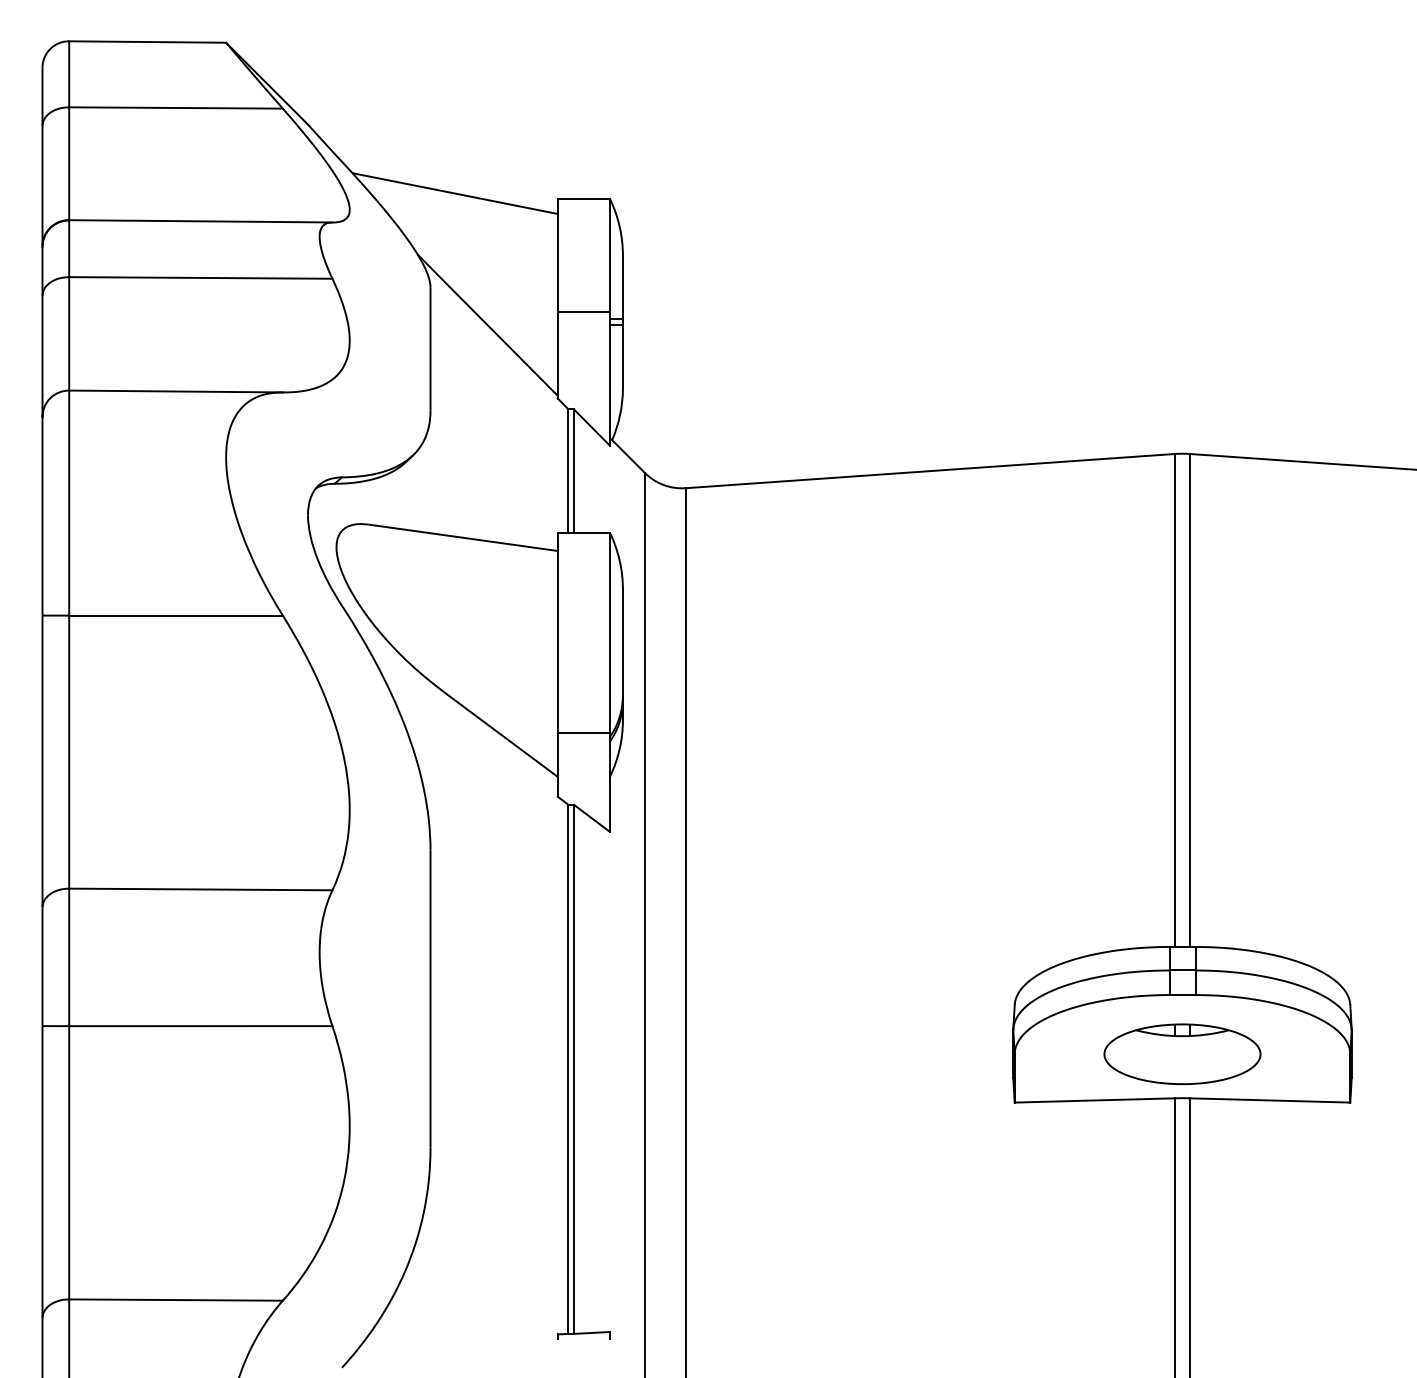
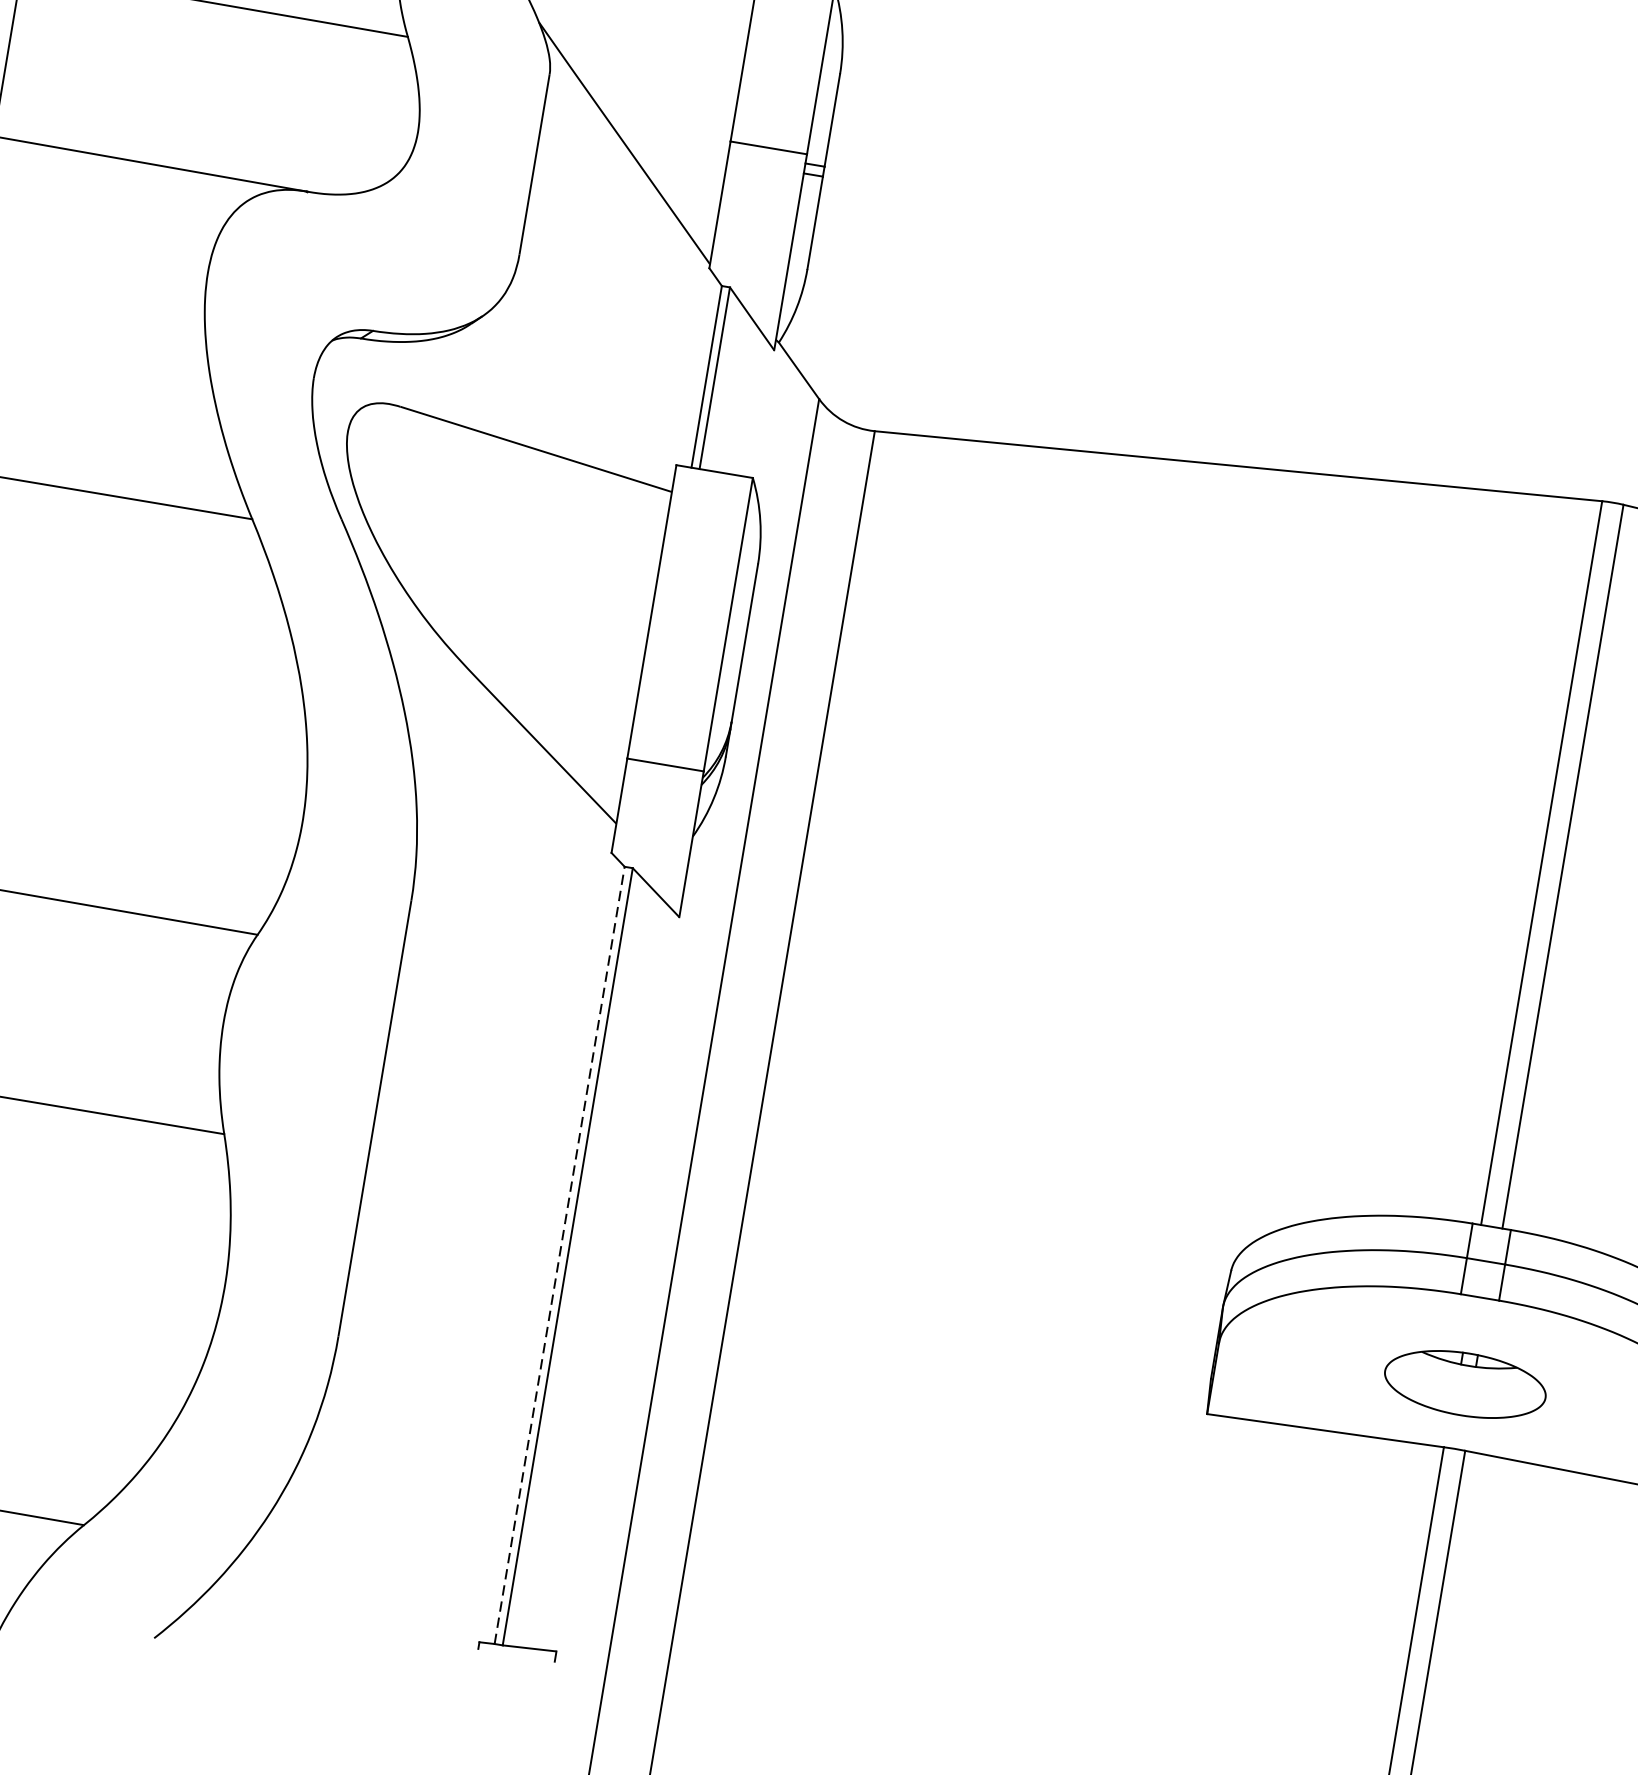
part: (1182, 1054) -> (1465, 1384), size x0.7
line: (568, 1069) -> (560, 1255), solid -> dashed

